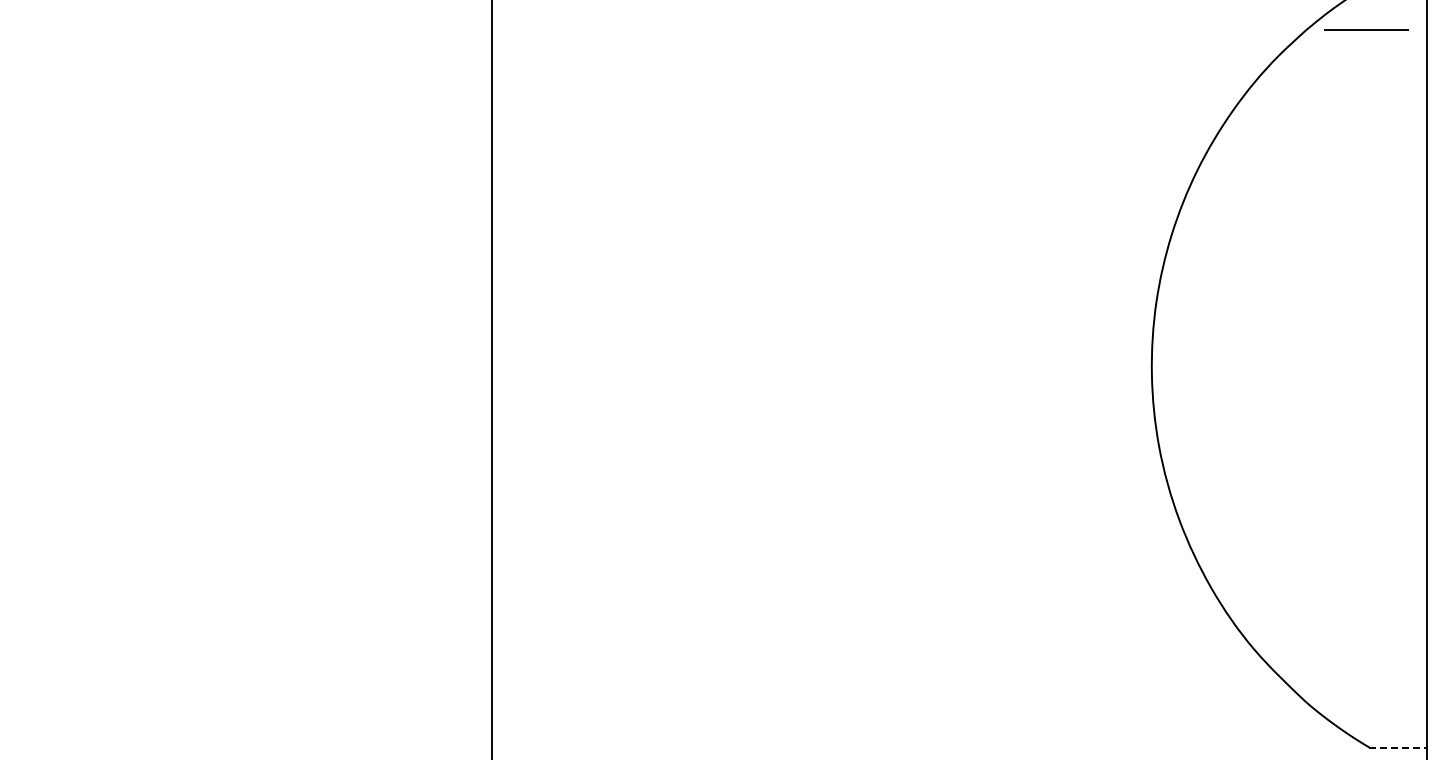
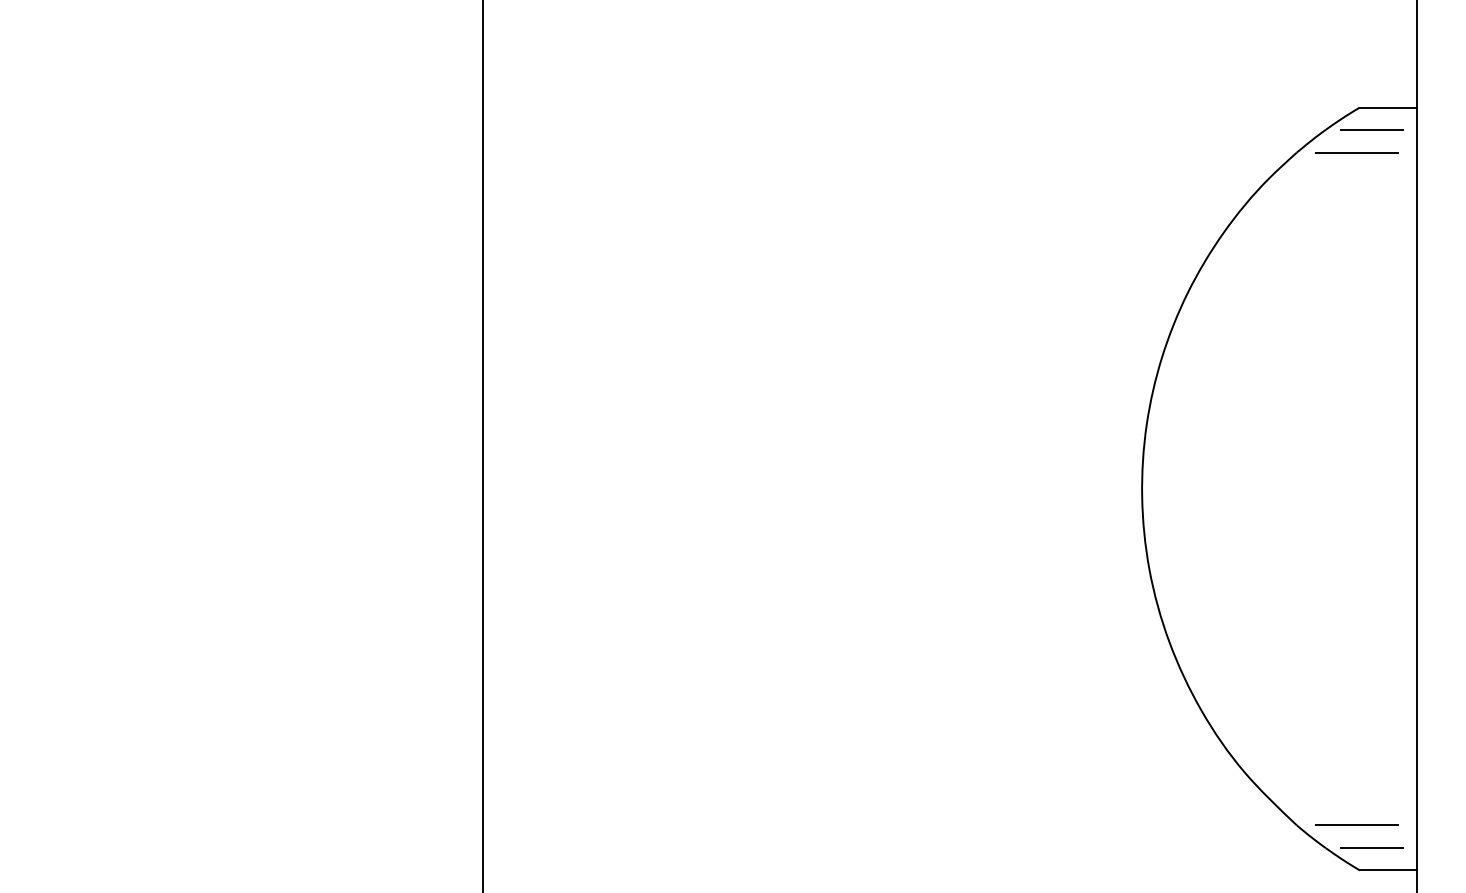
line: (1381, 6) -> (1371, 129), added
line: (1366, 701) -> (1356, 824), added
line: (1381, 725) -> (1371, 848), added
line: (1398, 747) -> (1388, 870), dashed -> solid

